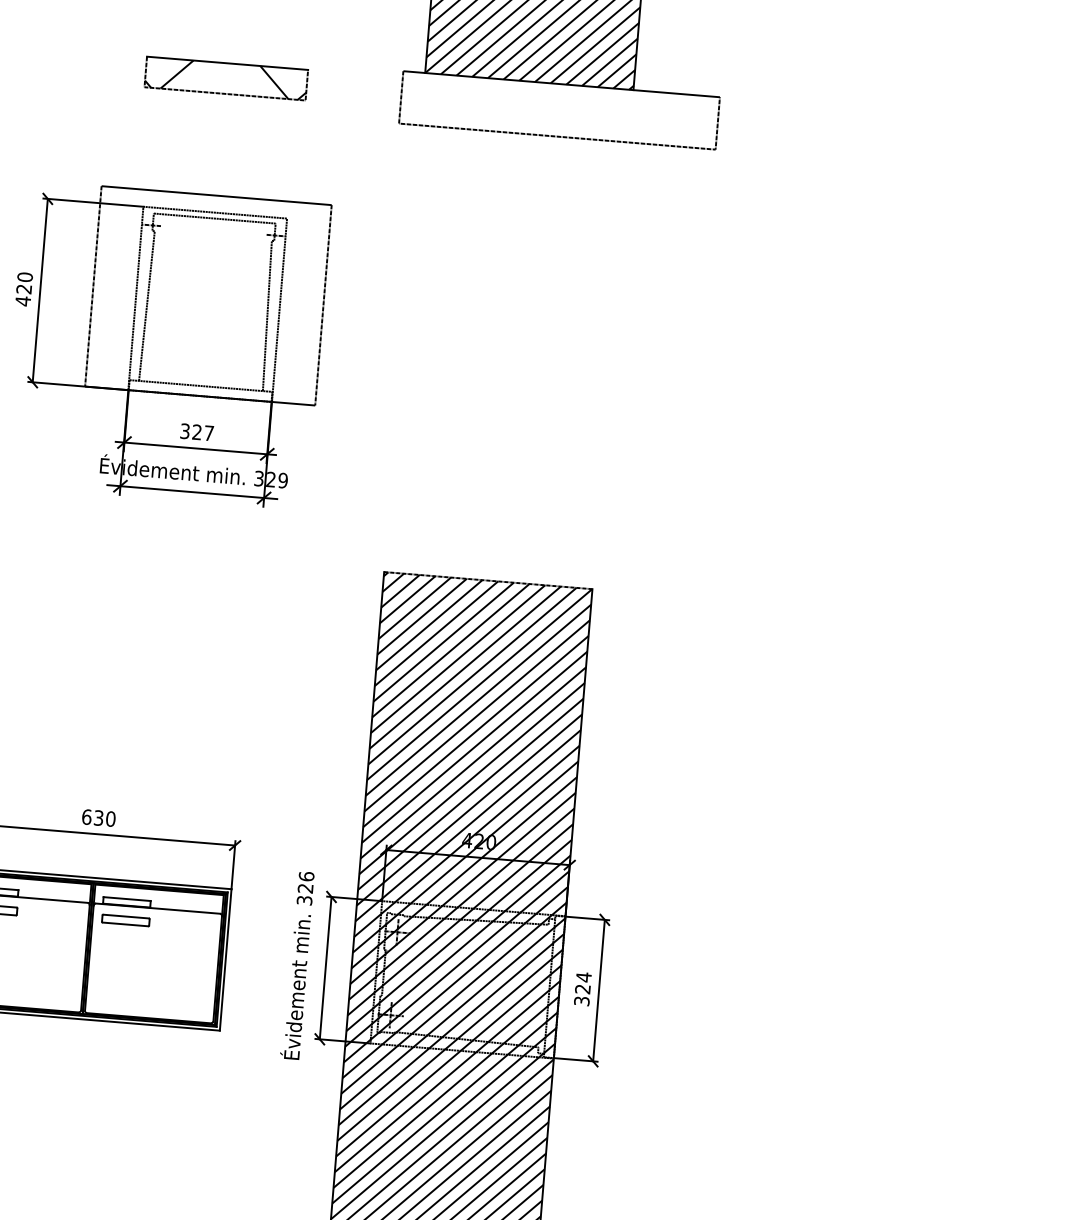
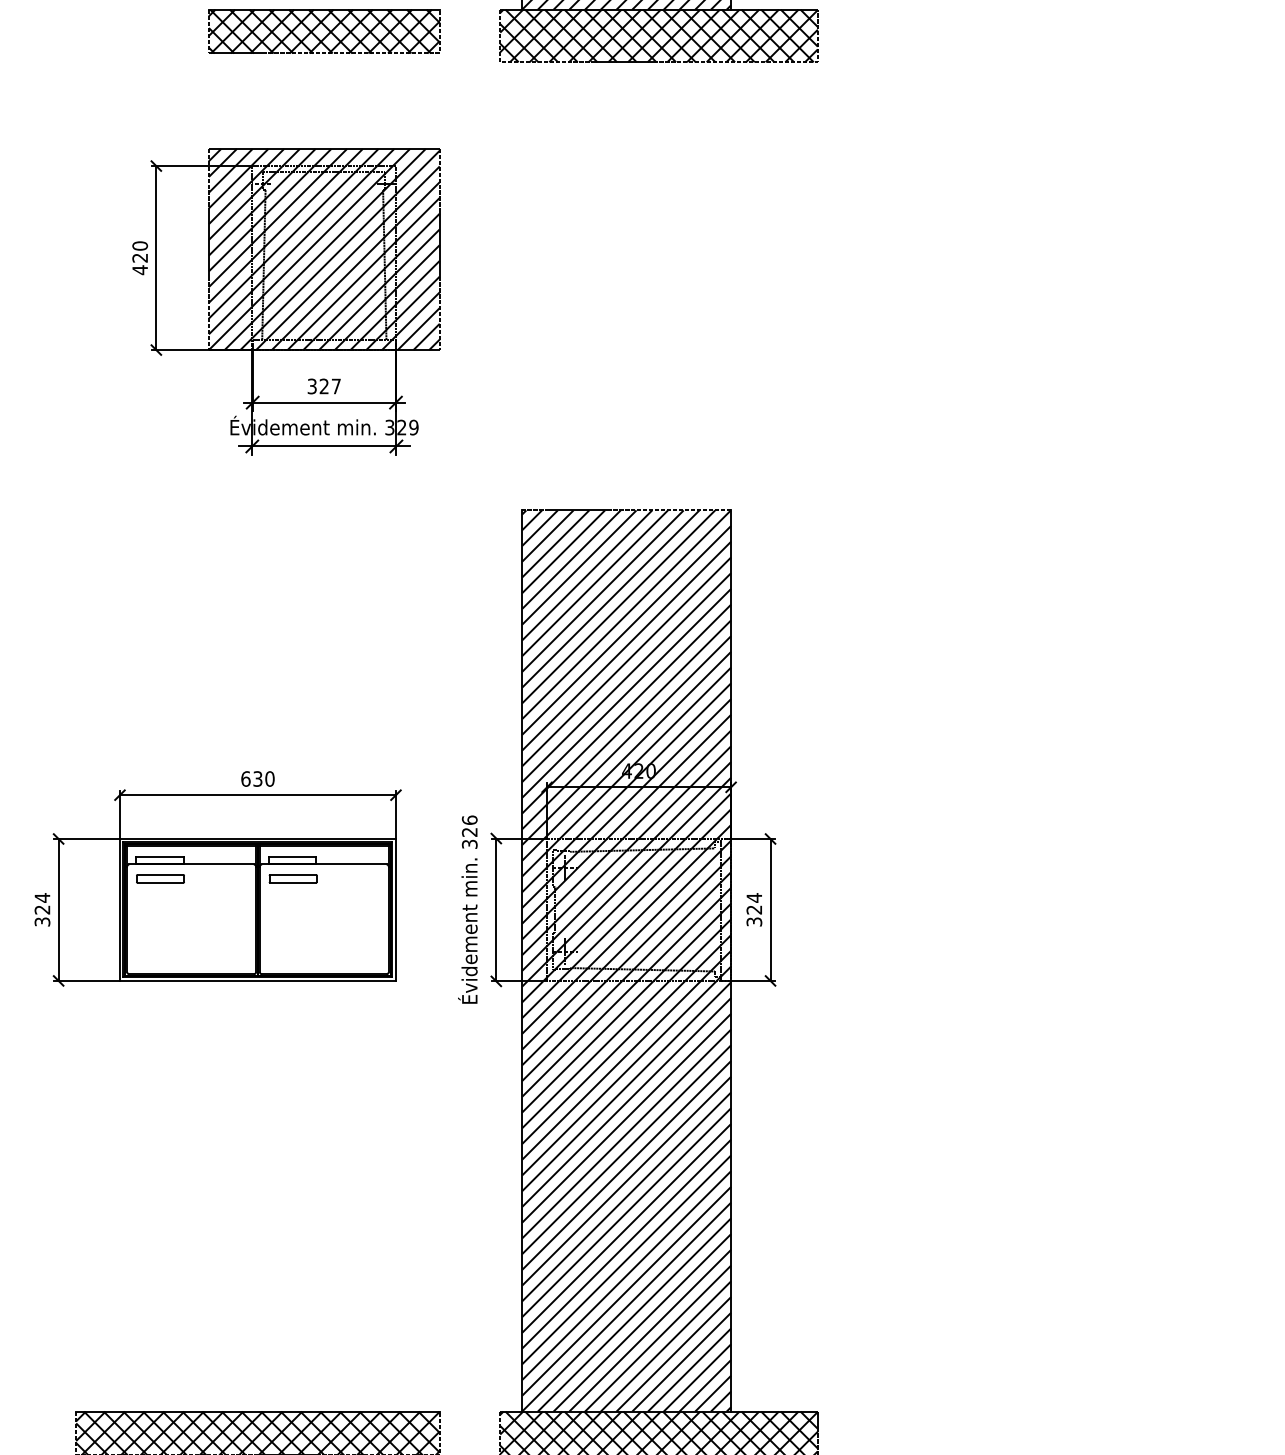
part: (226, 78) -> (324, 31), size x1.43
hatch: (558, 109) -> (658, 35), added
hatch: (207, 295) -> (323, 249), added

